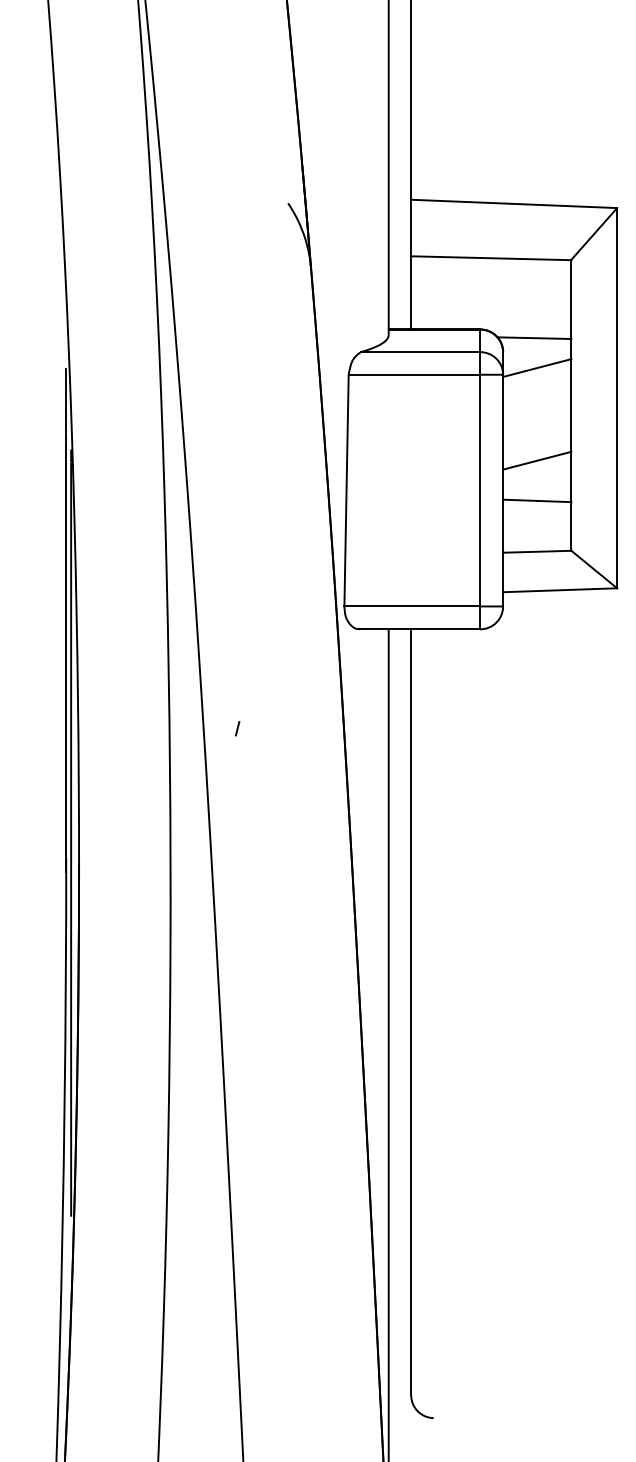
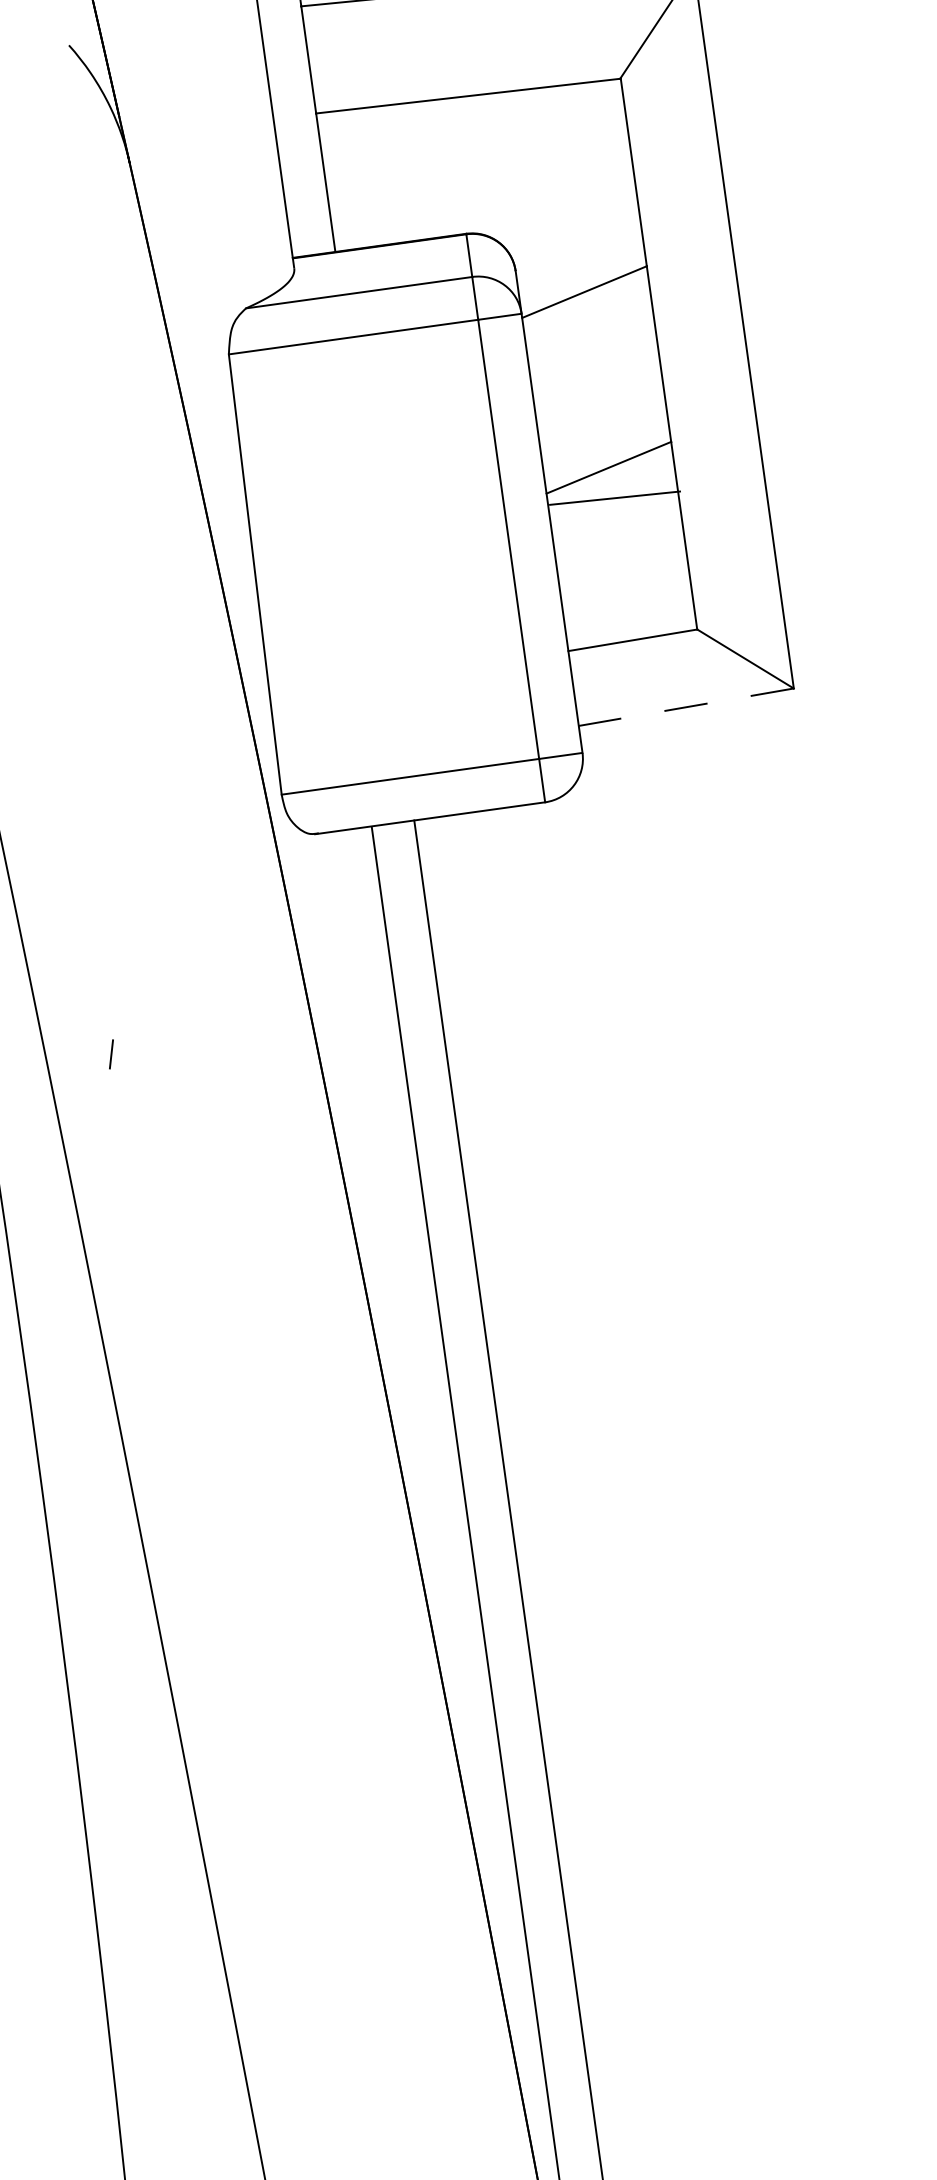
line: (534, 338) -> (571, 236), removed
line: (537, 500) -> (615, 497), moved
line: (559, 590) -> (685, 707), solid -> dashed

